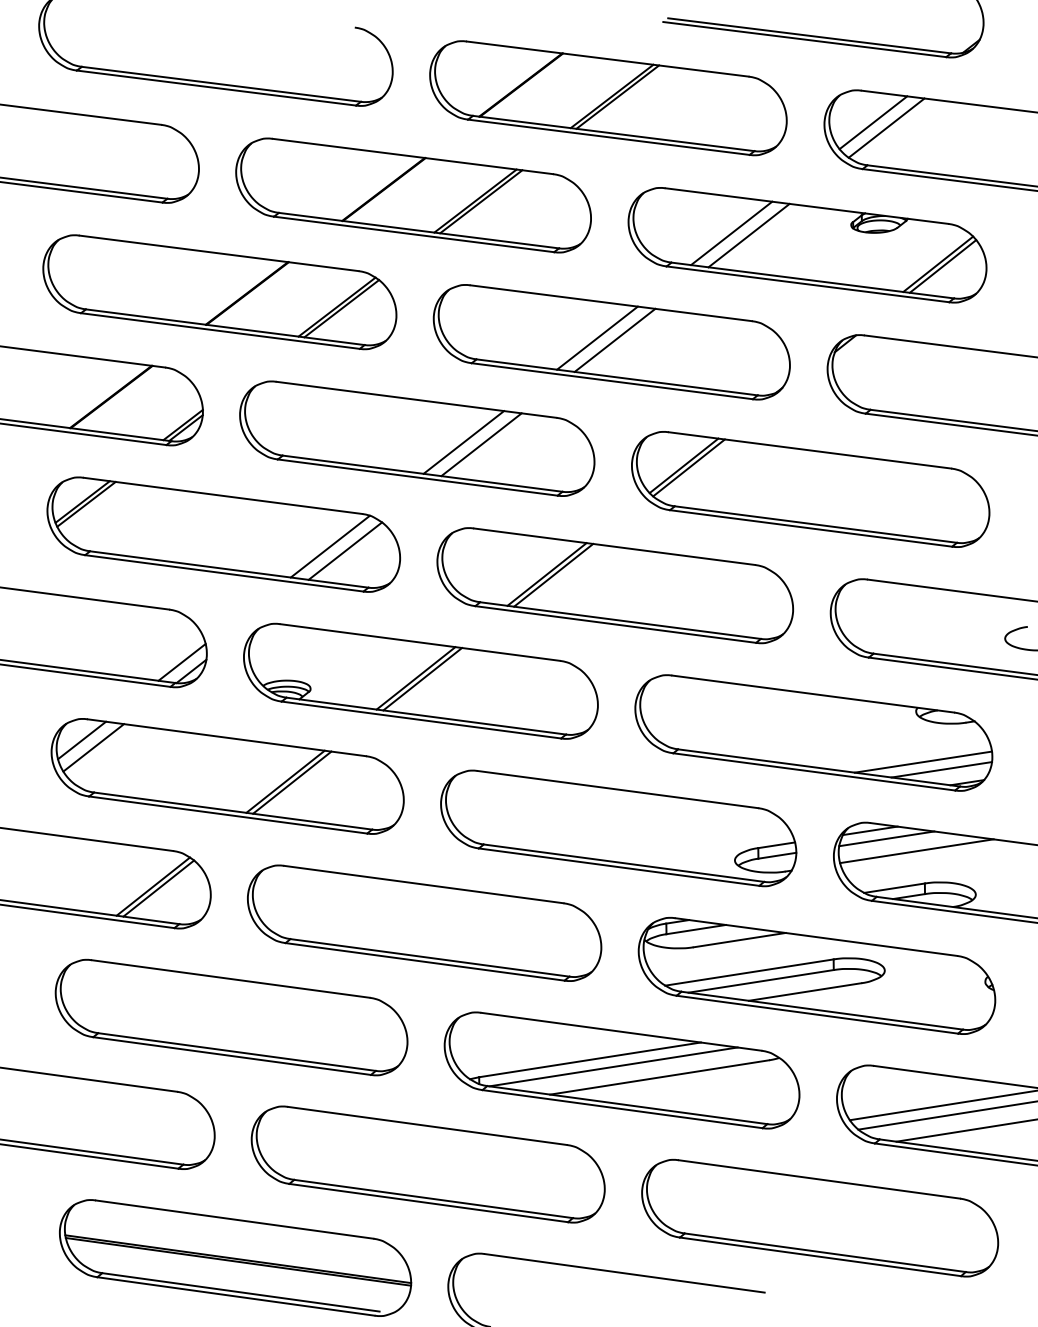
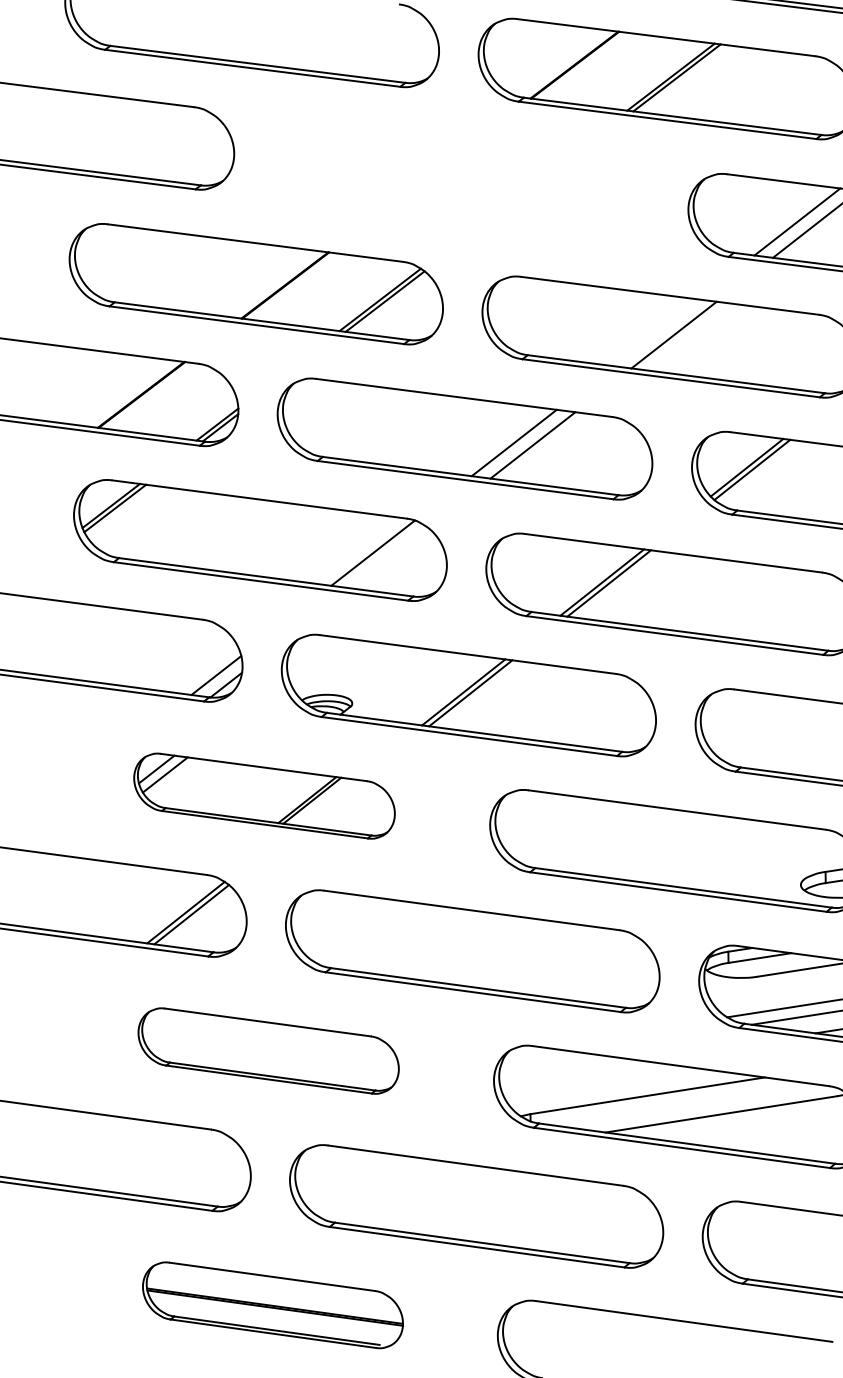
part: (413, 195) -> (461, 181), removed
line: (597, 337) -> (655, 332), removed
line: (345, 550) -> (389, 557), removed
part: (227, 776) -> (264, 796), size x0.7
part: (231, 1017) -> (268, 1051), size x0.7
line: (613, 1066) -> (672, 1102), removed
part: (235, 1257) -> (272, 1304), size x0.7

